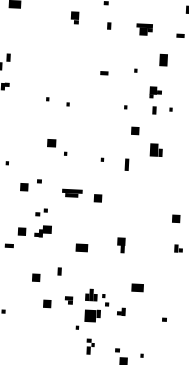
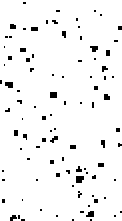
part: (143, 29) -> (93, 48), moved
part: (57, 146) -> (58, 97), size x1.6
part: (81, 194) -> (71, 120), removed
part: (119, 243) -> (102, 143), moved

